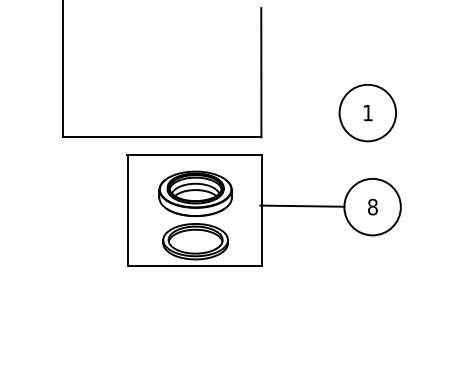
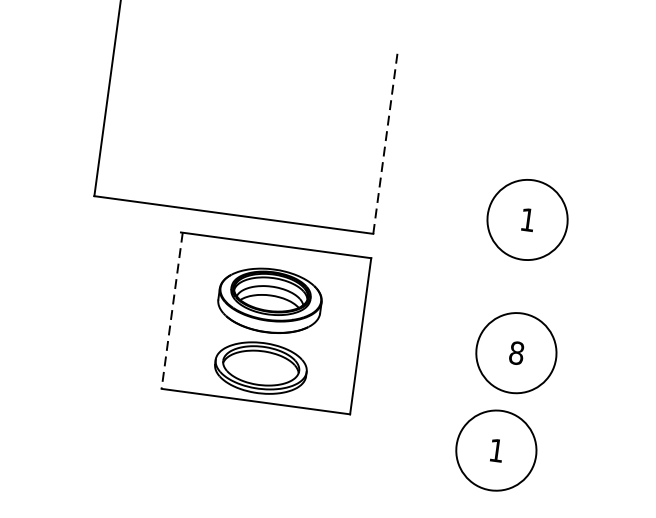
line: (261, 72) -> (385, 142), solid -> dashed
line: (302, 205) -> (418, 337), removed
line: (128, 210) -> (172, 311), solid -> dashed
part: (367, 276) -> (496, 449), added

